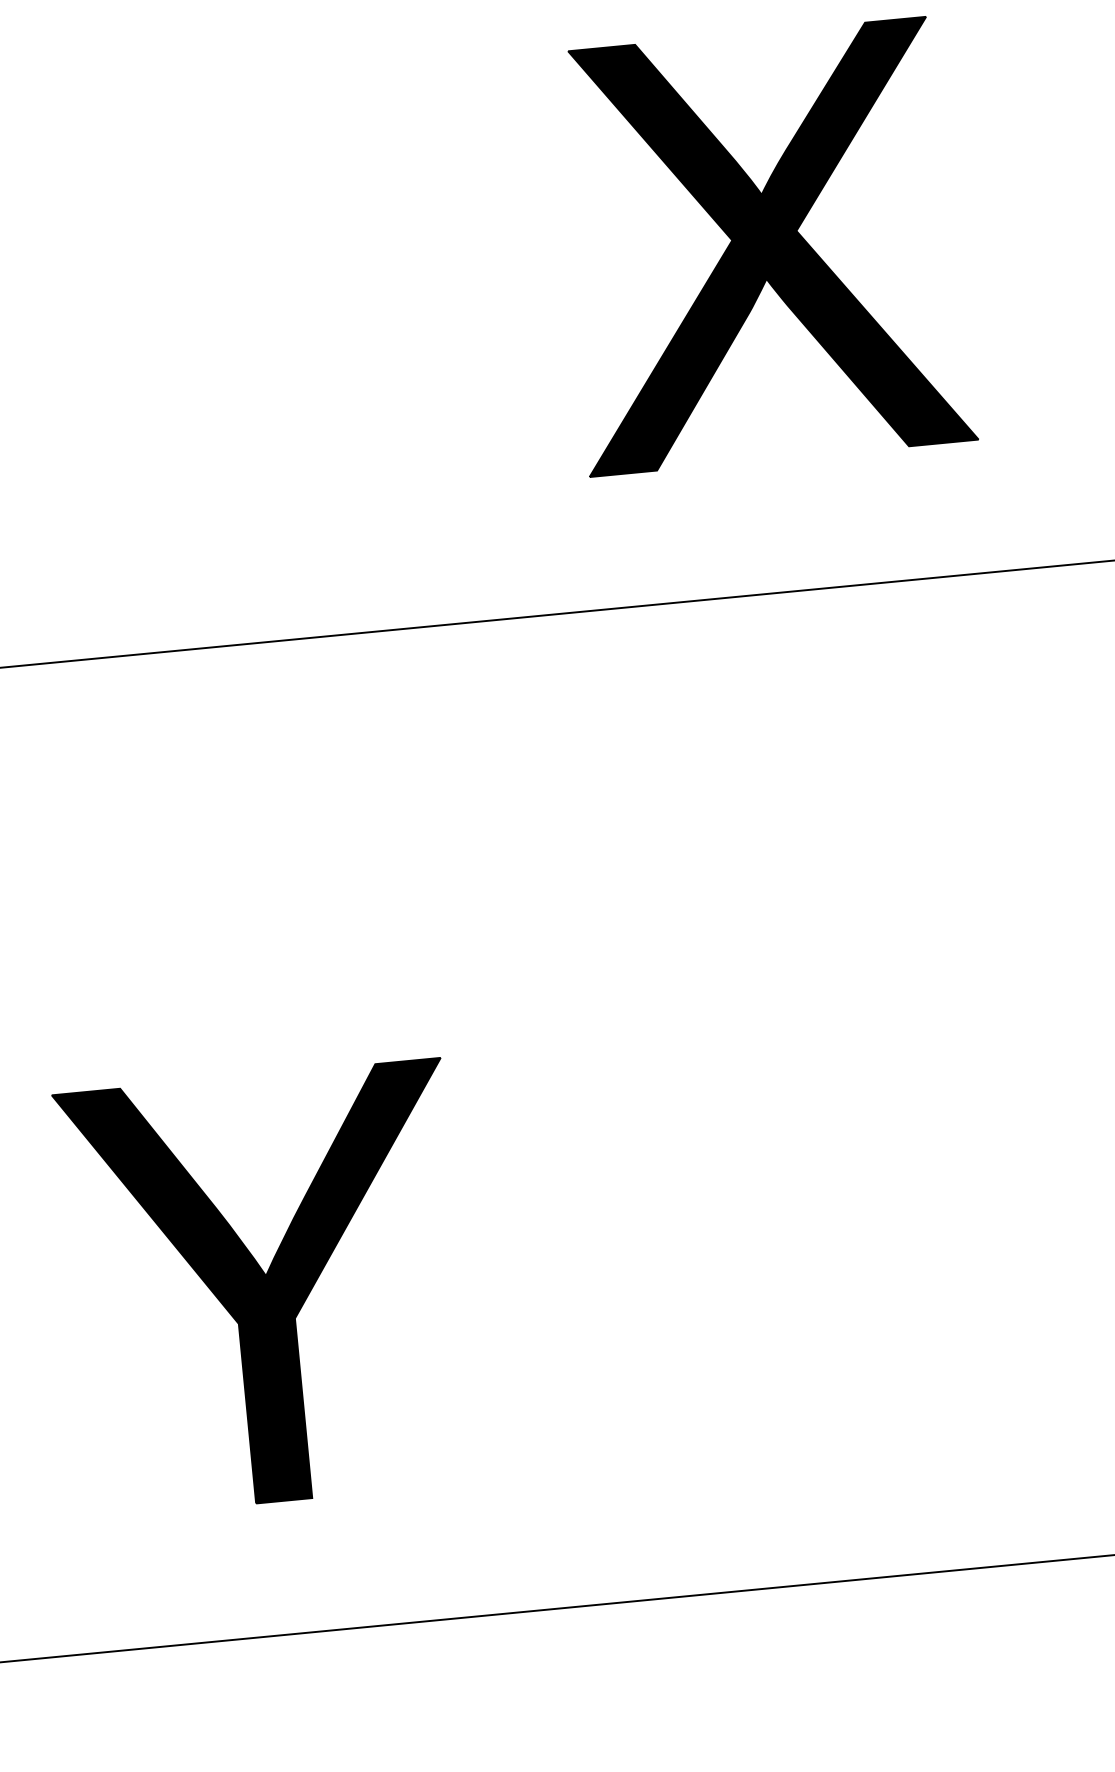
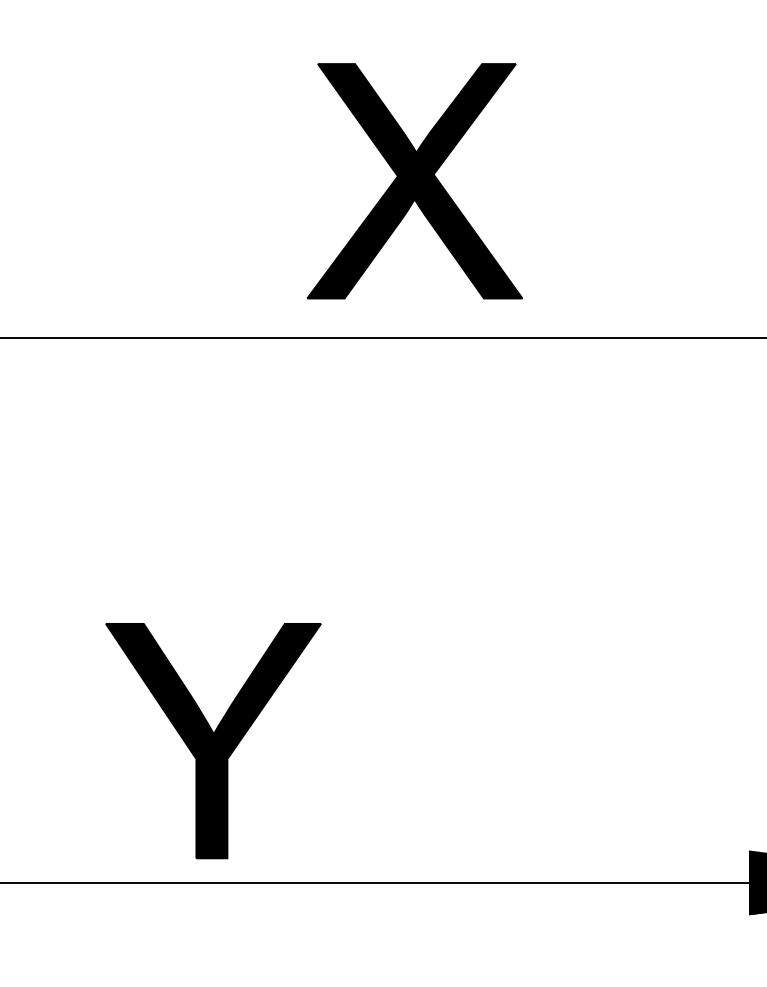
part: (763, 246) -> (414, 181), moved
part: (266, 1289) -> (213, 741), moved

